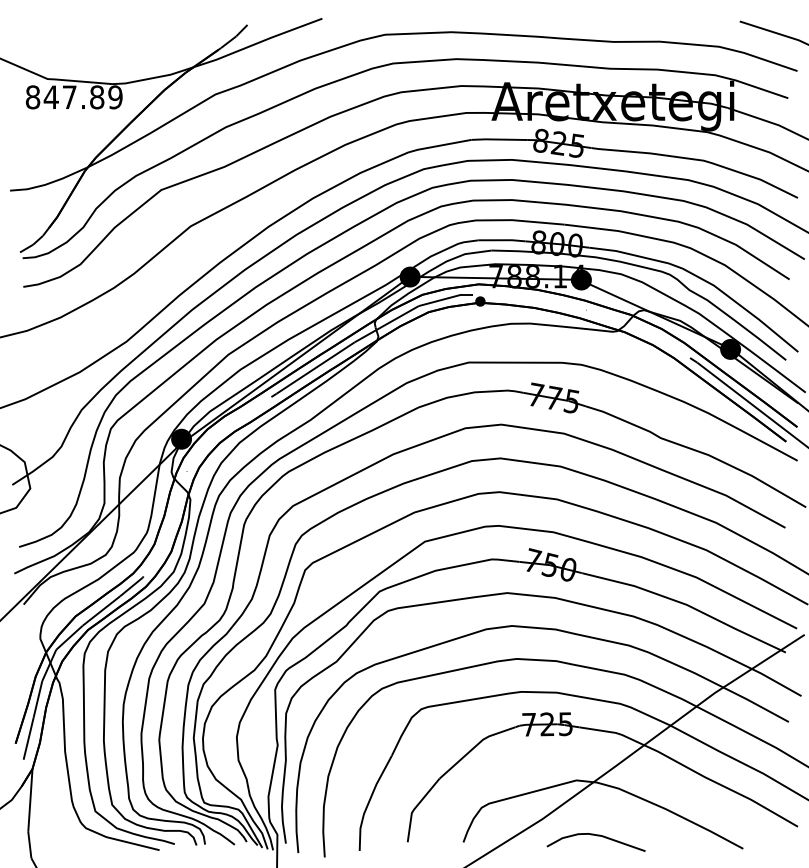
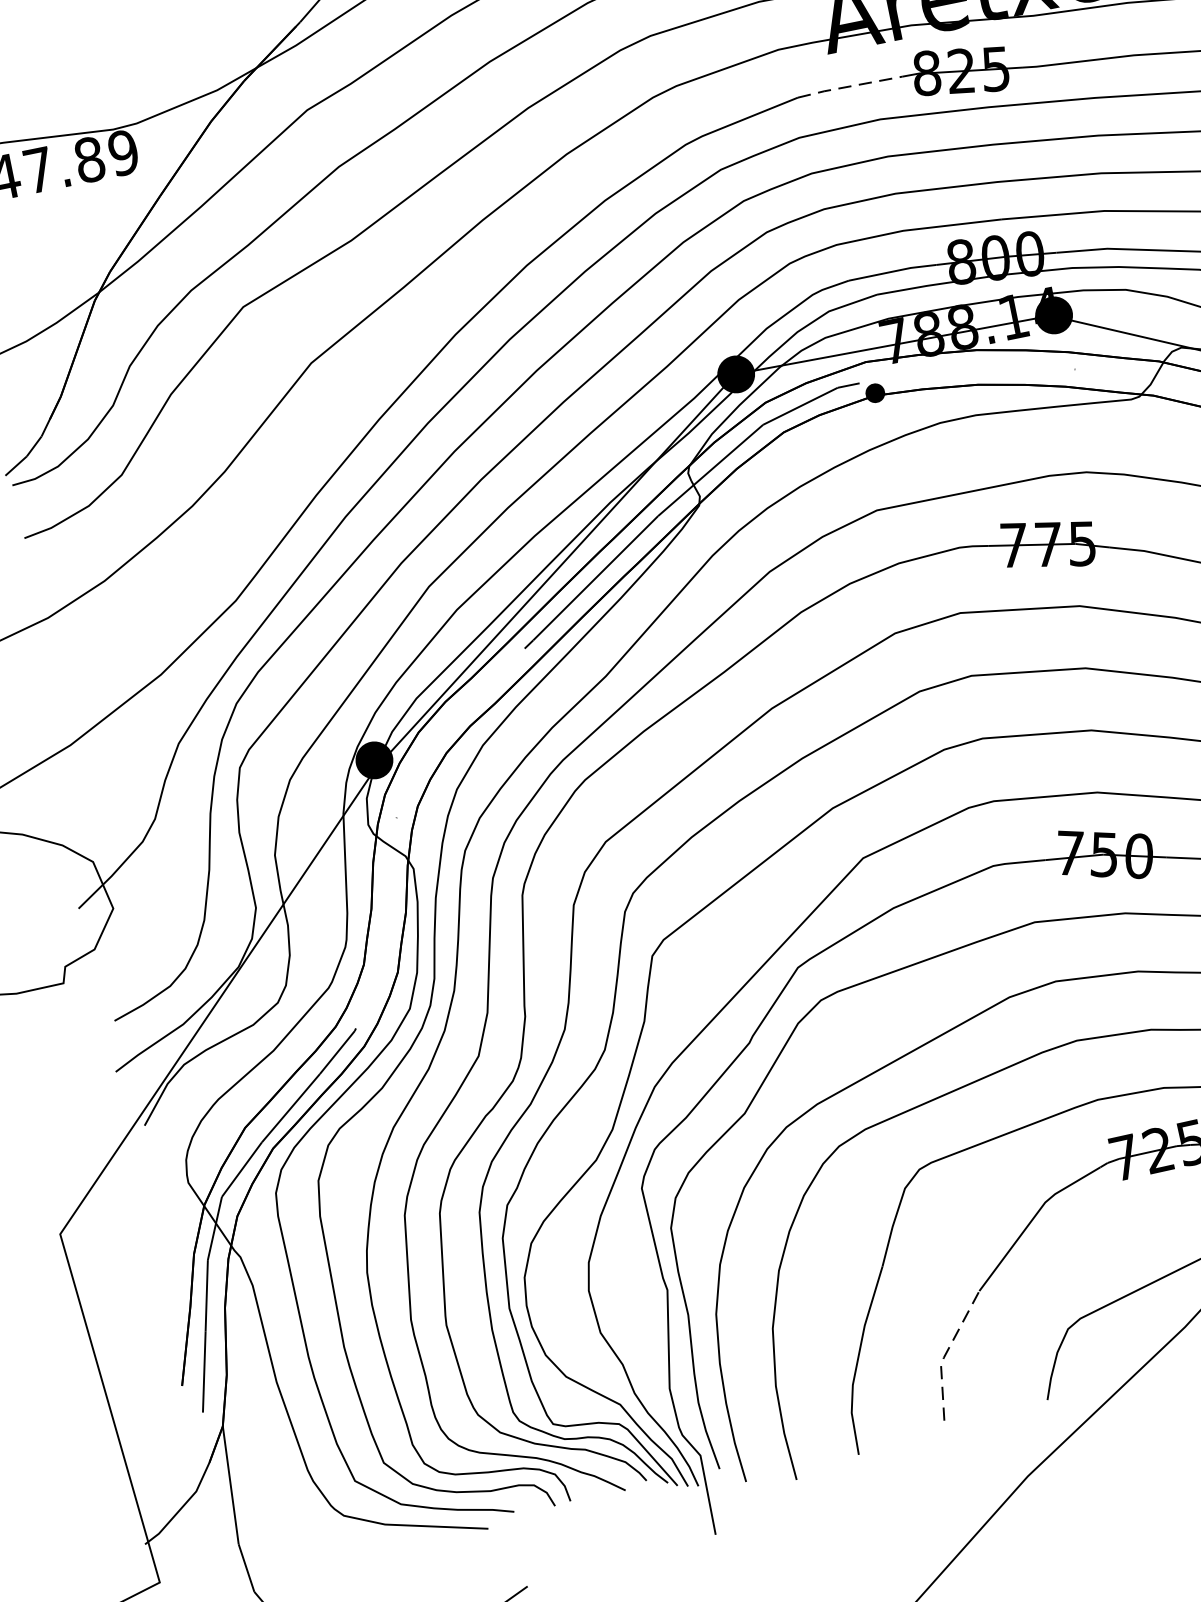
line: (499, 139) -> (849, 86), solid -> dashed
line: (415, 808) -> (946, 1355), solid -> dashed

